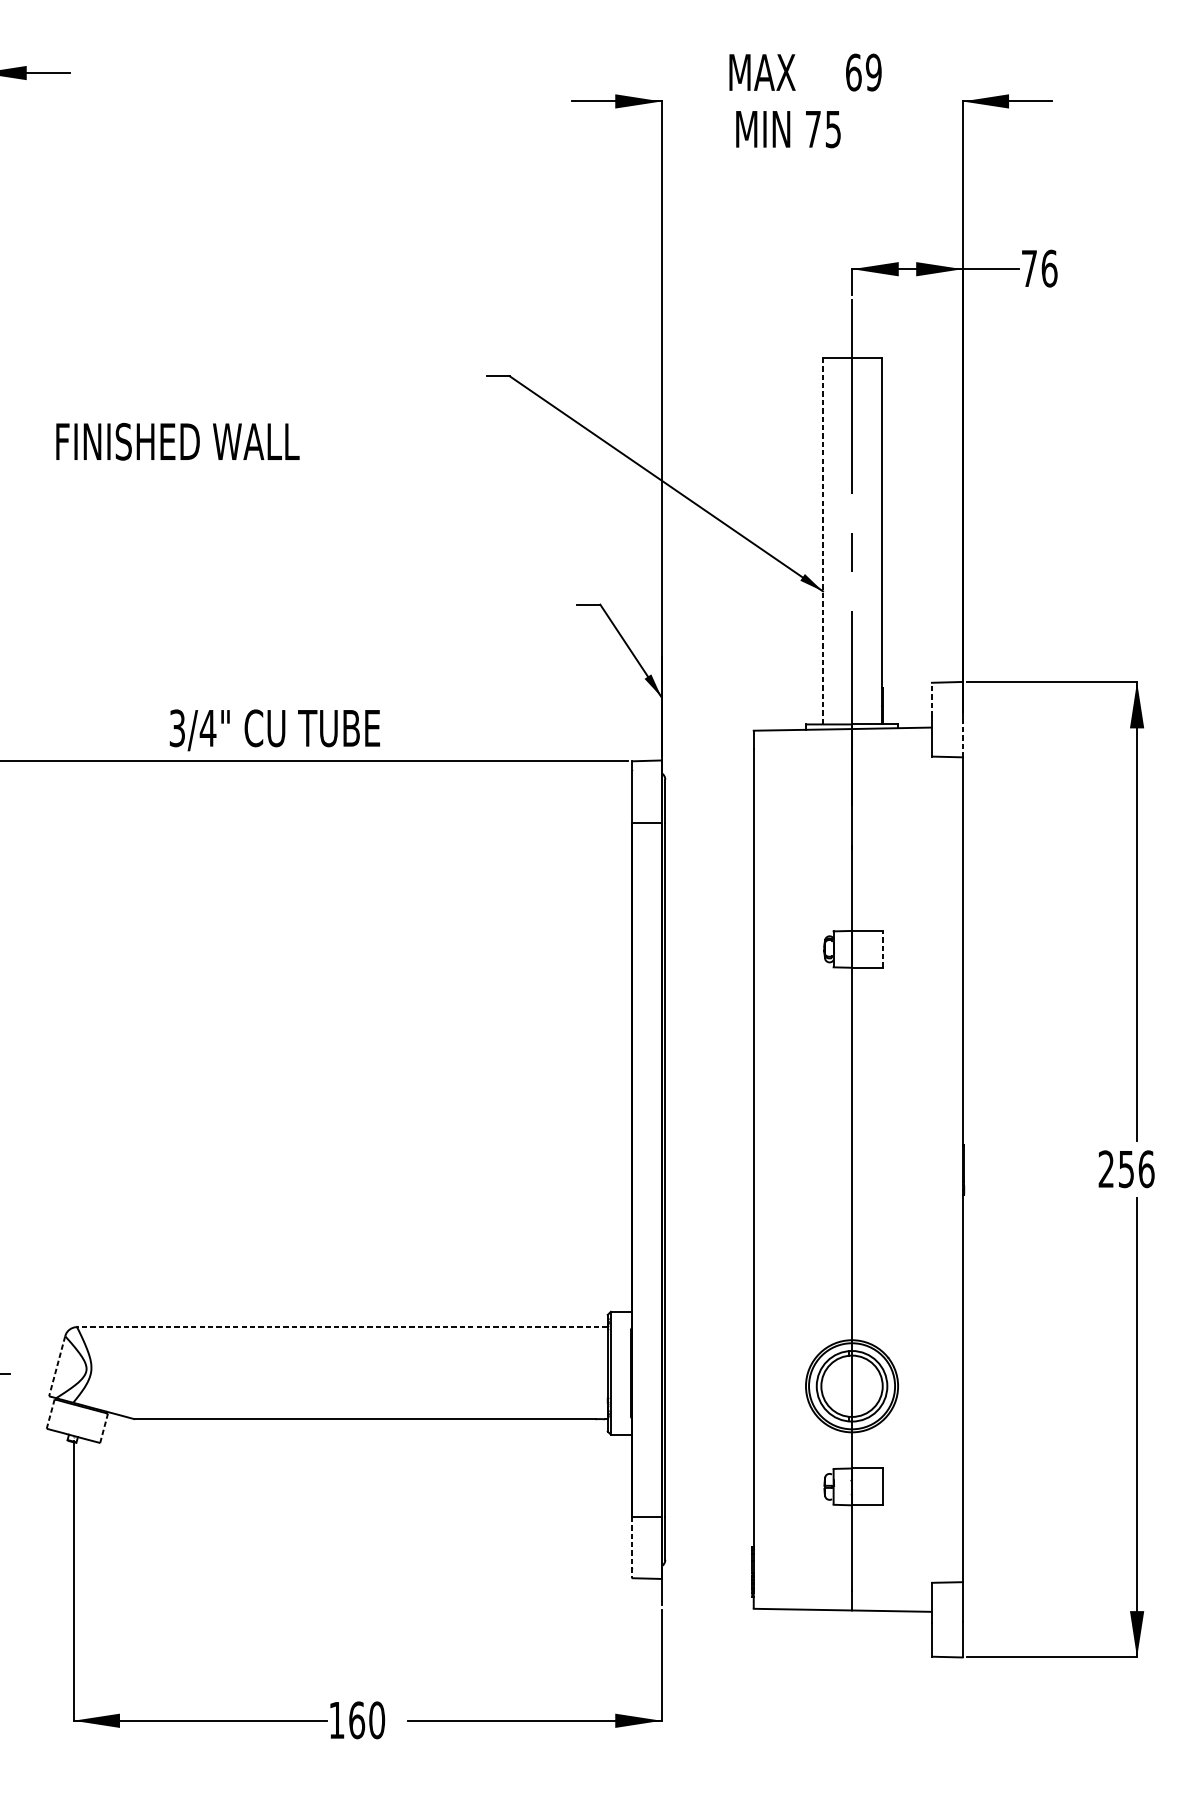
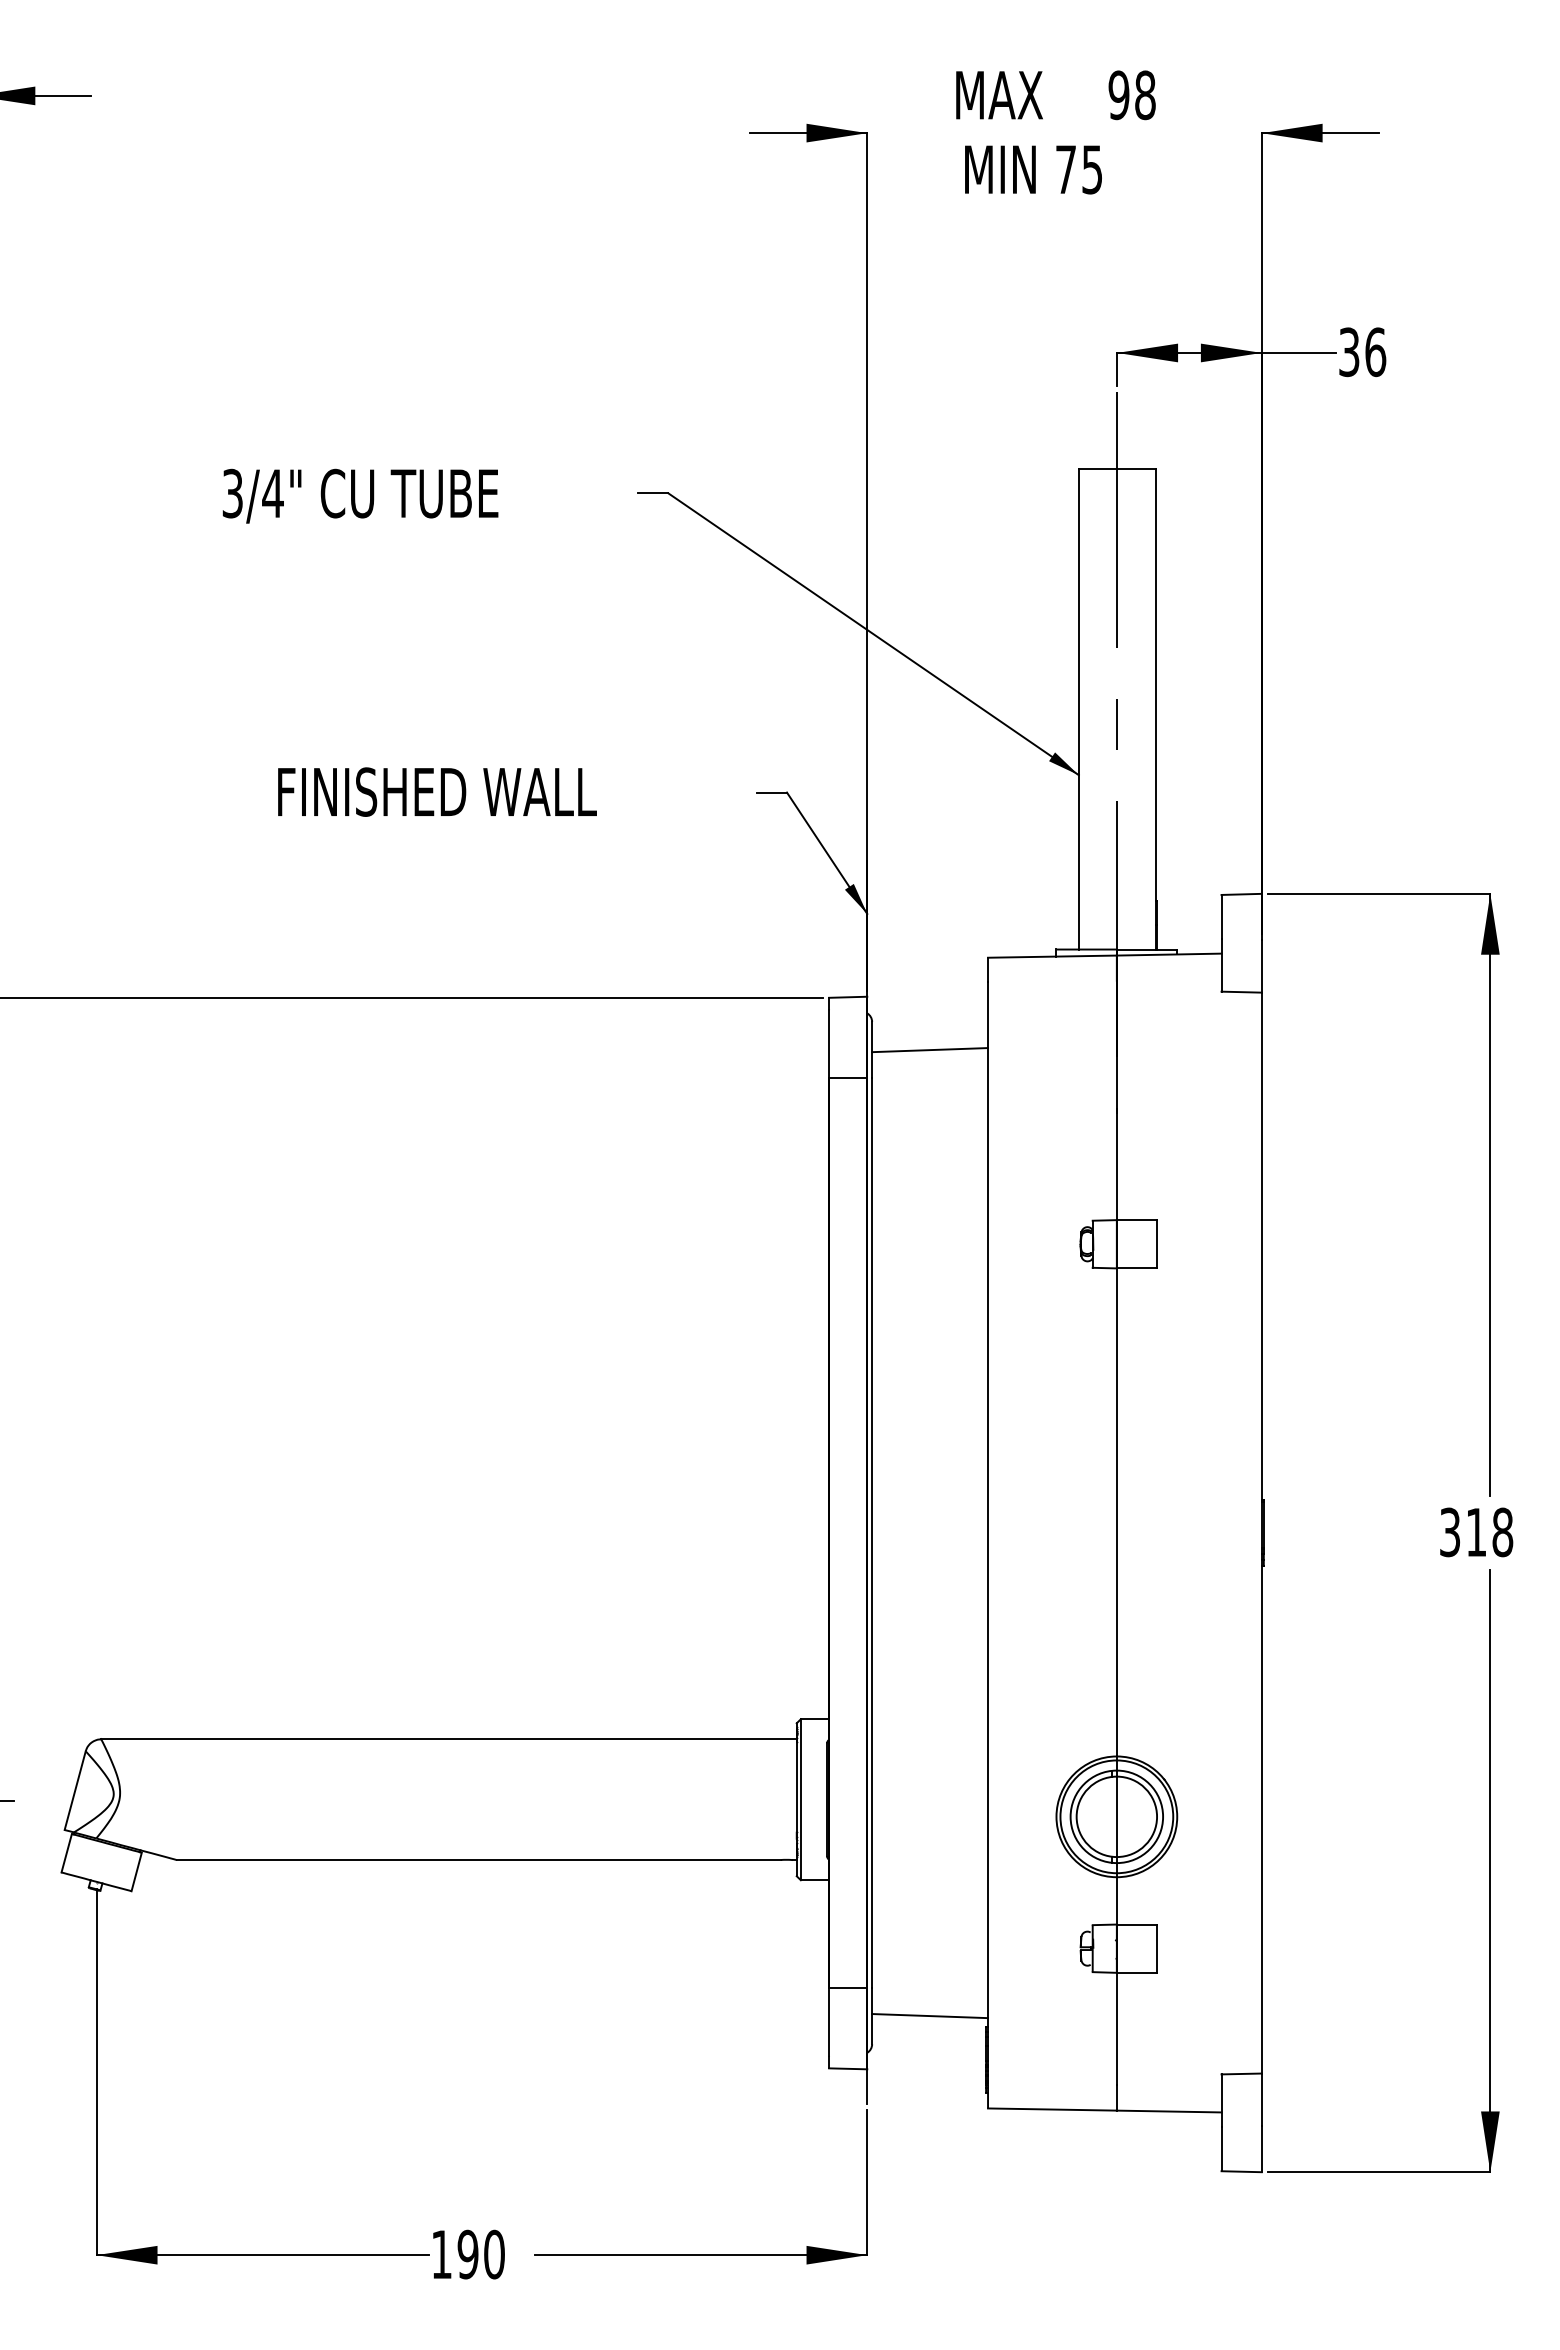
text: (863, 72) -> (1131, 95), 69 -> 98
text: (1029, 268) -> (1349, 352), 76 -> 36
text: (177, 441) -> (437, 791), moved
line: (822, 541) -> (1078, 709), dashed -> solid
line: (931, 699) -> (1221, 916), dashed -> solid
text: (274, 729) -> (360, 495), moved
line: (962, 736) -> (1261, 965), dashed -> solid
line: (709, 801) -> (930, 1050), added
line: (883, 948) -> (1157, 1243), dashed -> solid
text: (1126, 1169) -> (1476, 1532), 256 -> 318
line: (342, 1327) -> (449, 1739), dashed -> solid
line: (57, 1366) -> (75, 1790), dashed -> solid
line: (50, 1414) -> (66, 1853), dashed -> solid
line: (103, 1427) -> (136, 1871), dashed -> solid
line: (709, 1538) -> (930, 2016), added
line: (632, 1547) -> (829, 2028), dashed -> solid
text: (356, 1720) -> (467, 2254), 160 -> 190

